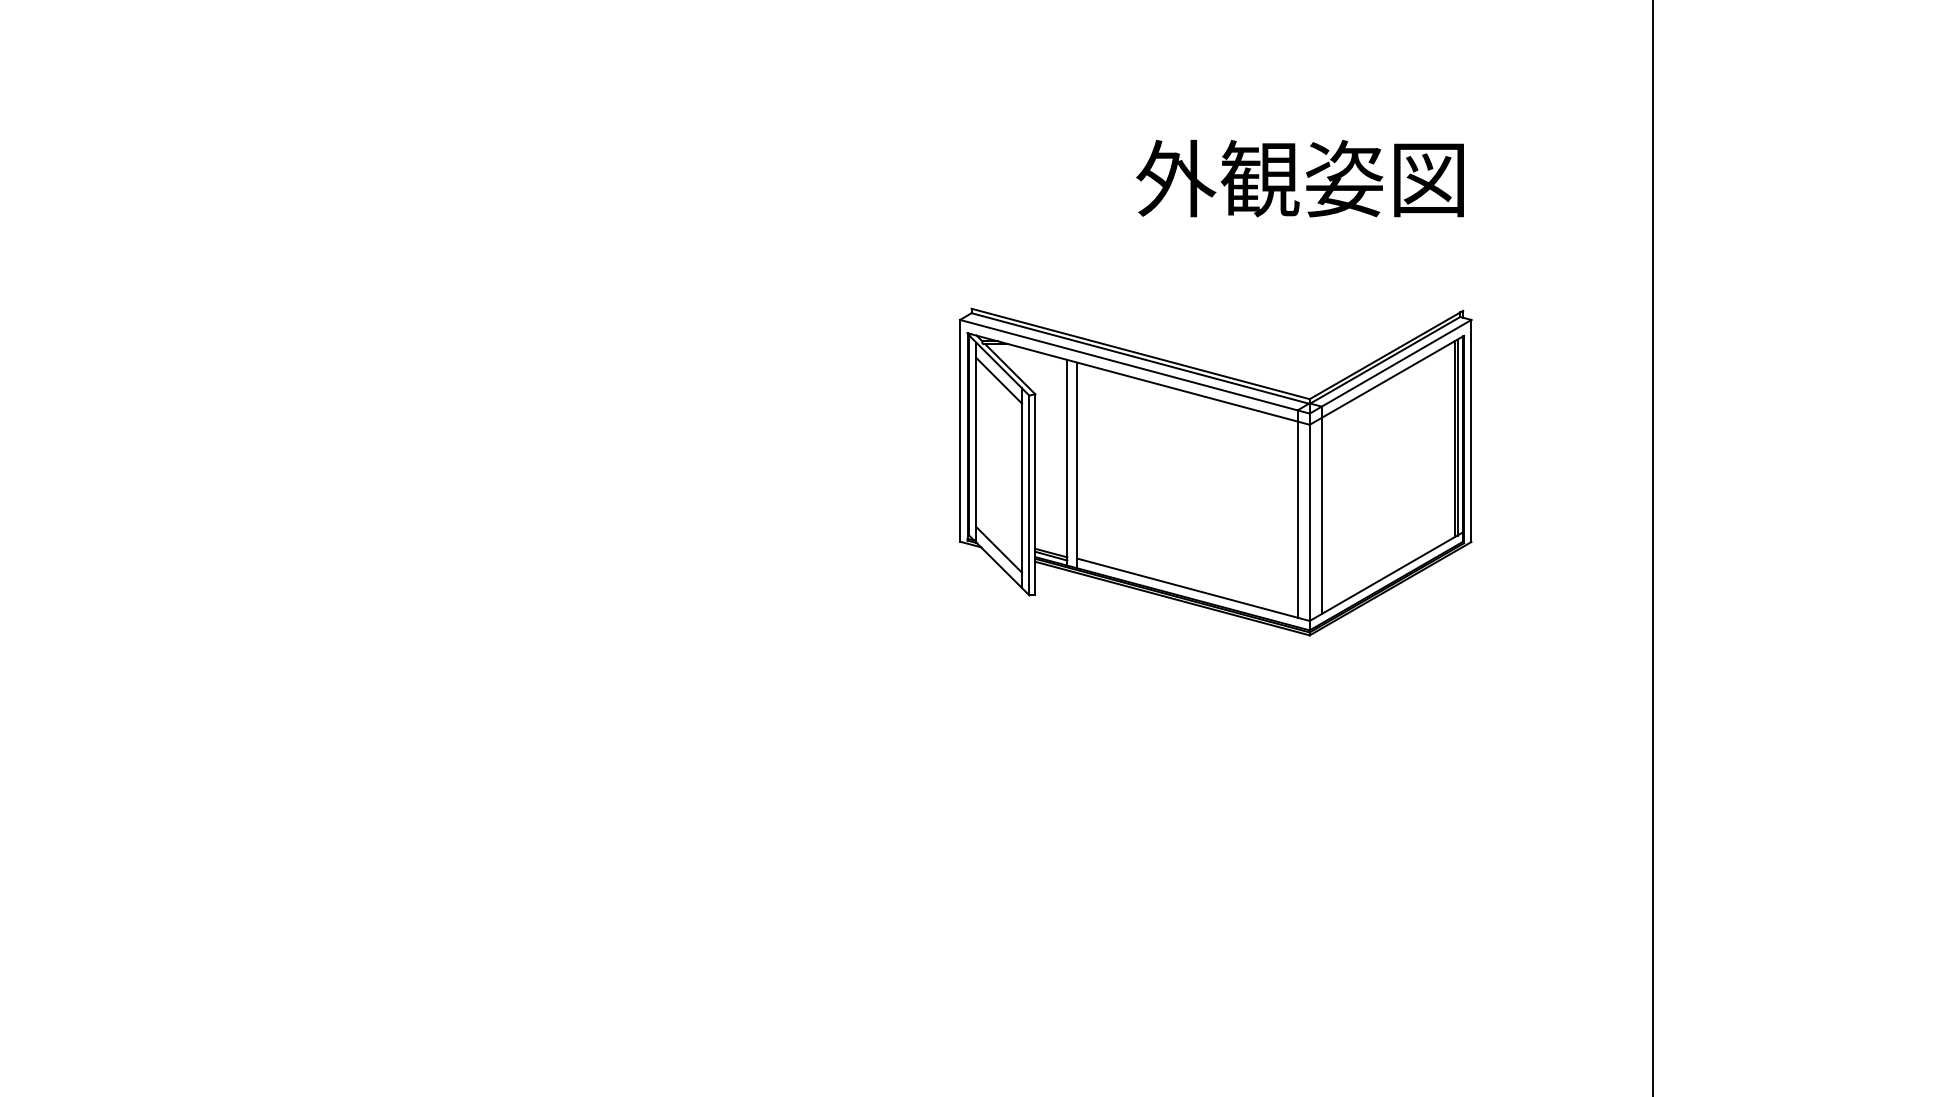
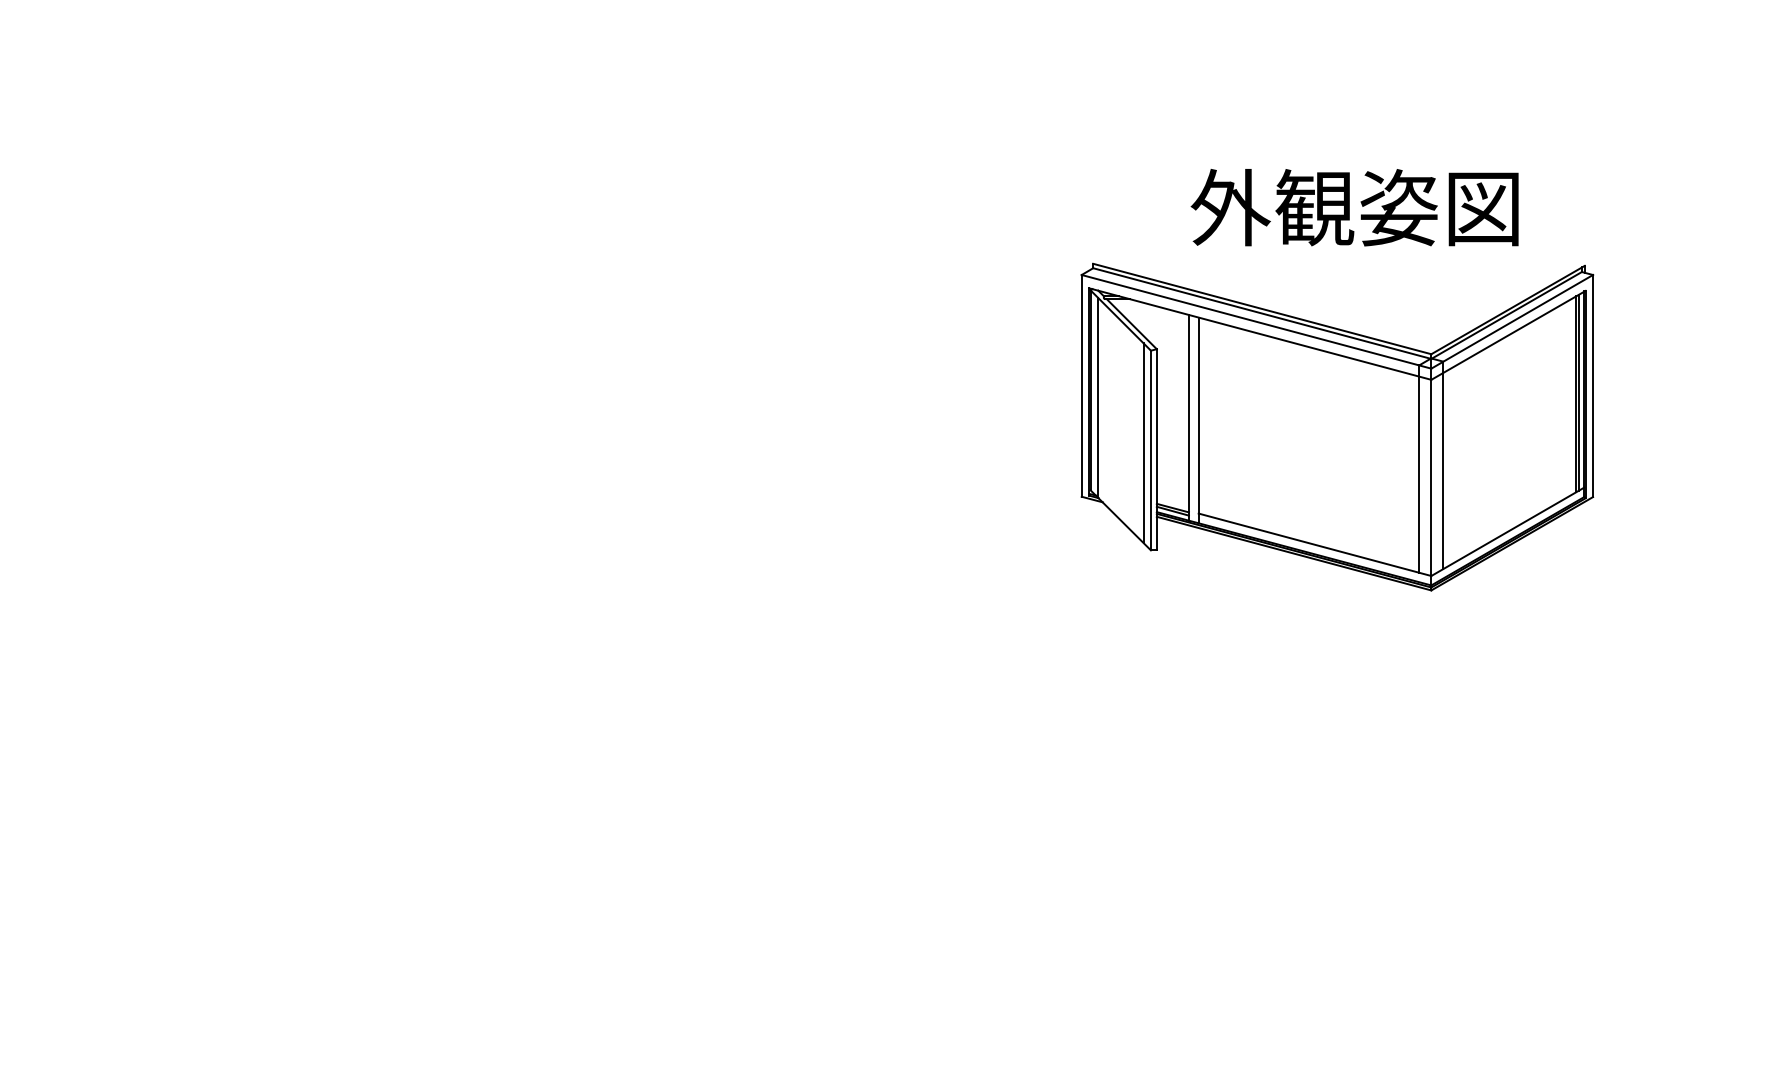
text: (1299, 178) -> (1354, 207), moved
line: (998, 380) -> (1120, 335), removed
line: (998, 549) -> (1120, 504), removed

